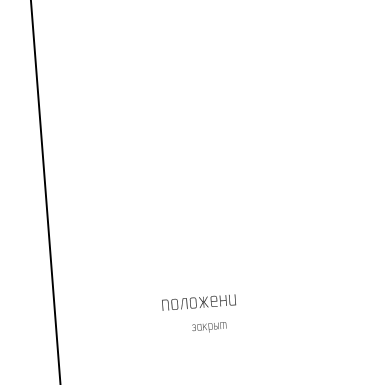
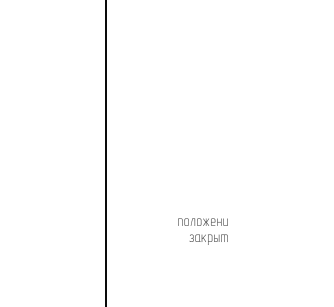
part: (209, 327) -> (208, 239), size x1.67

